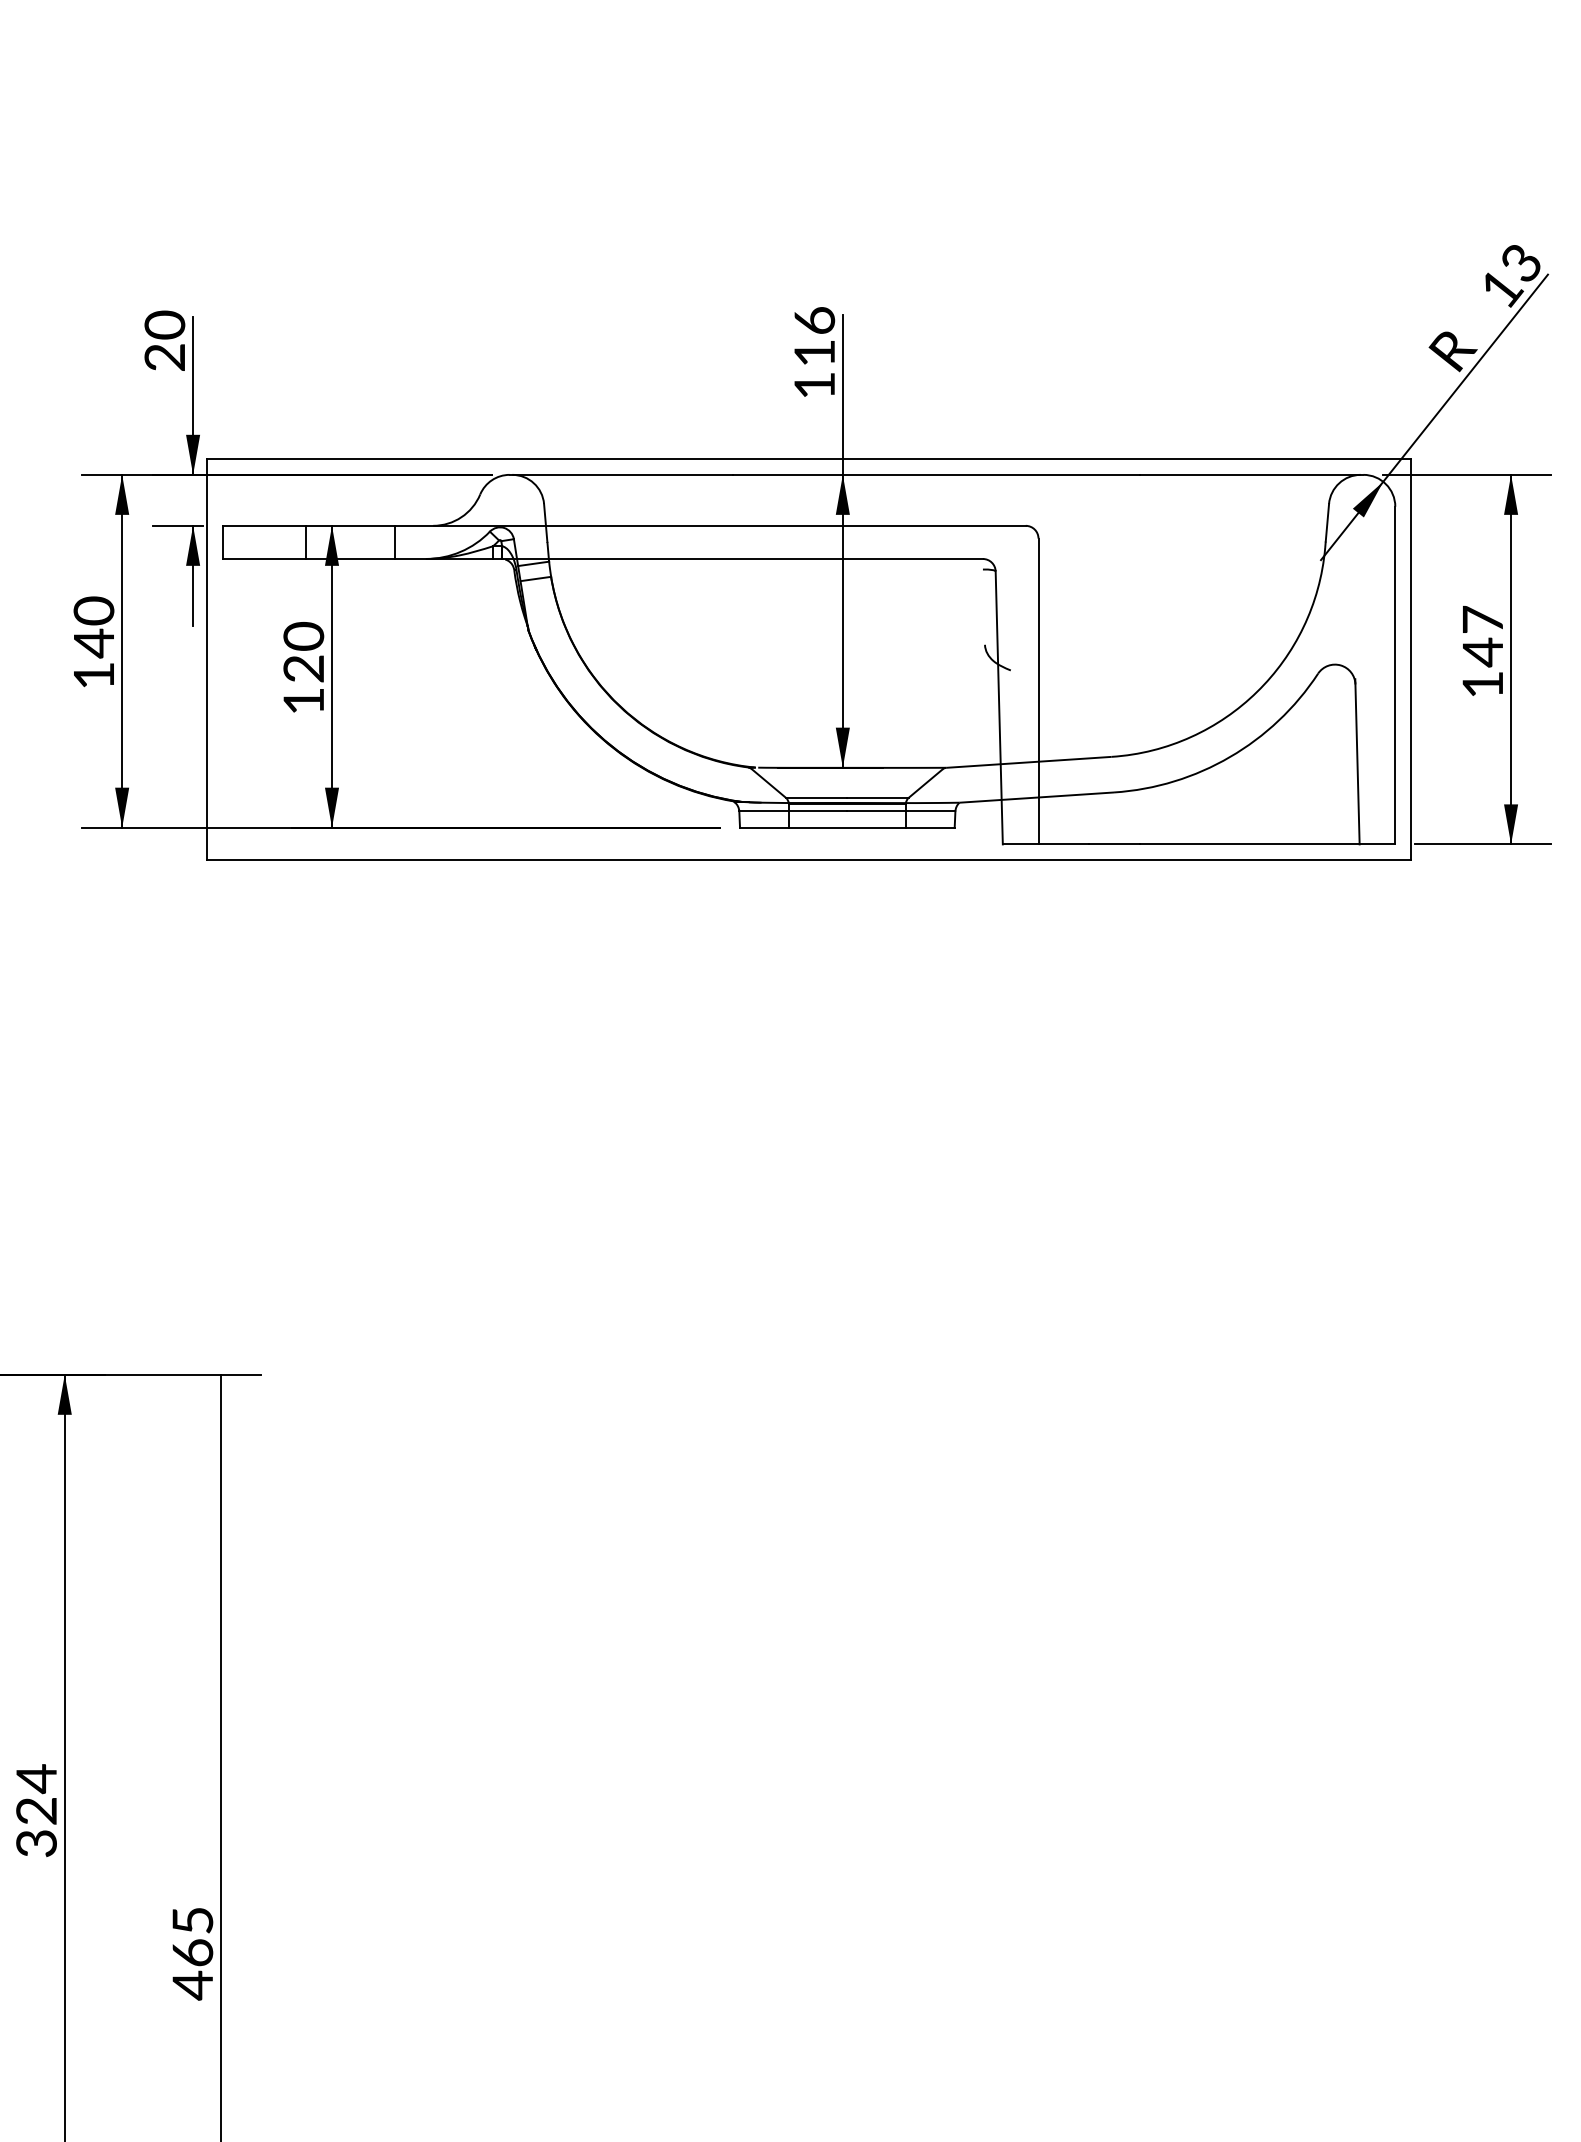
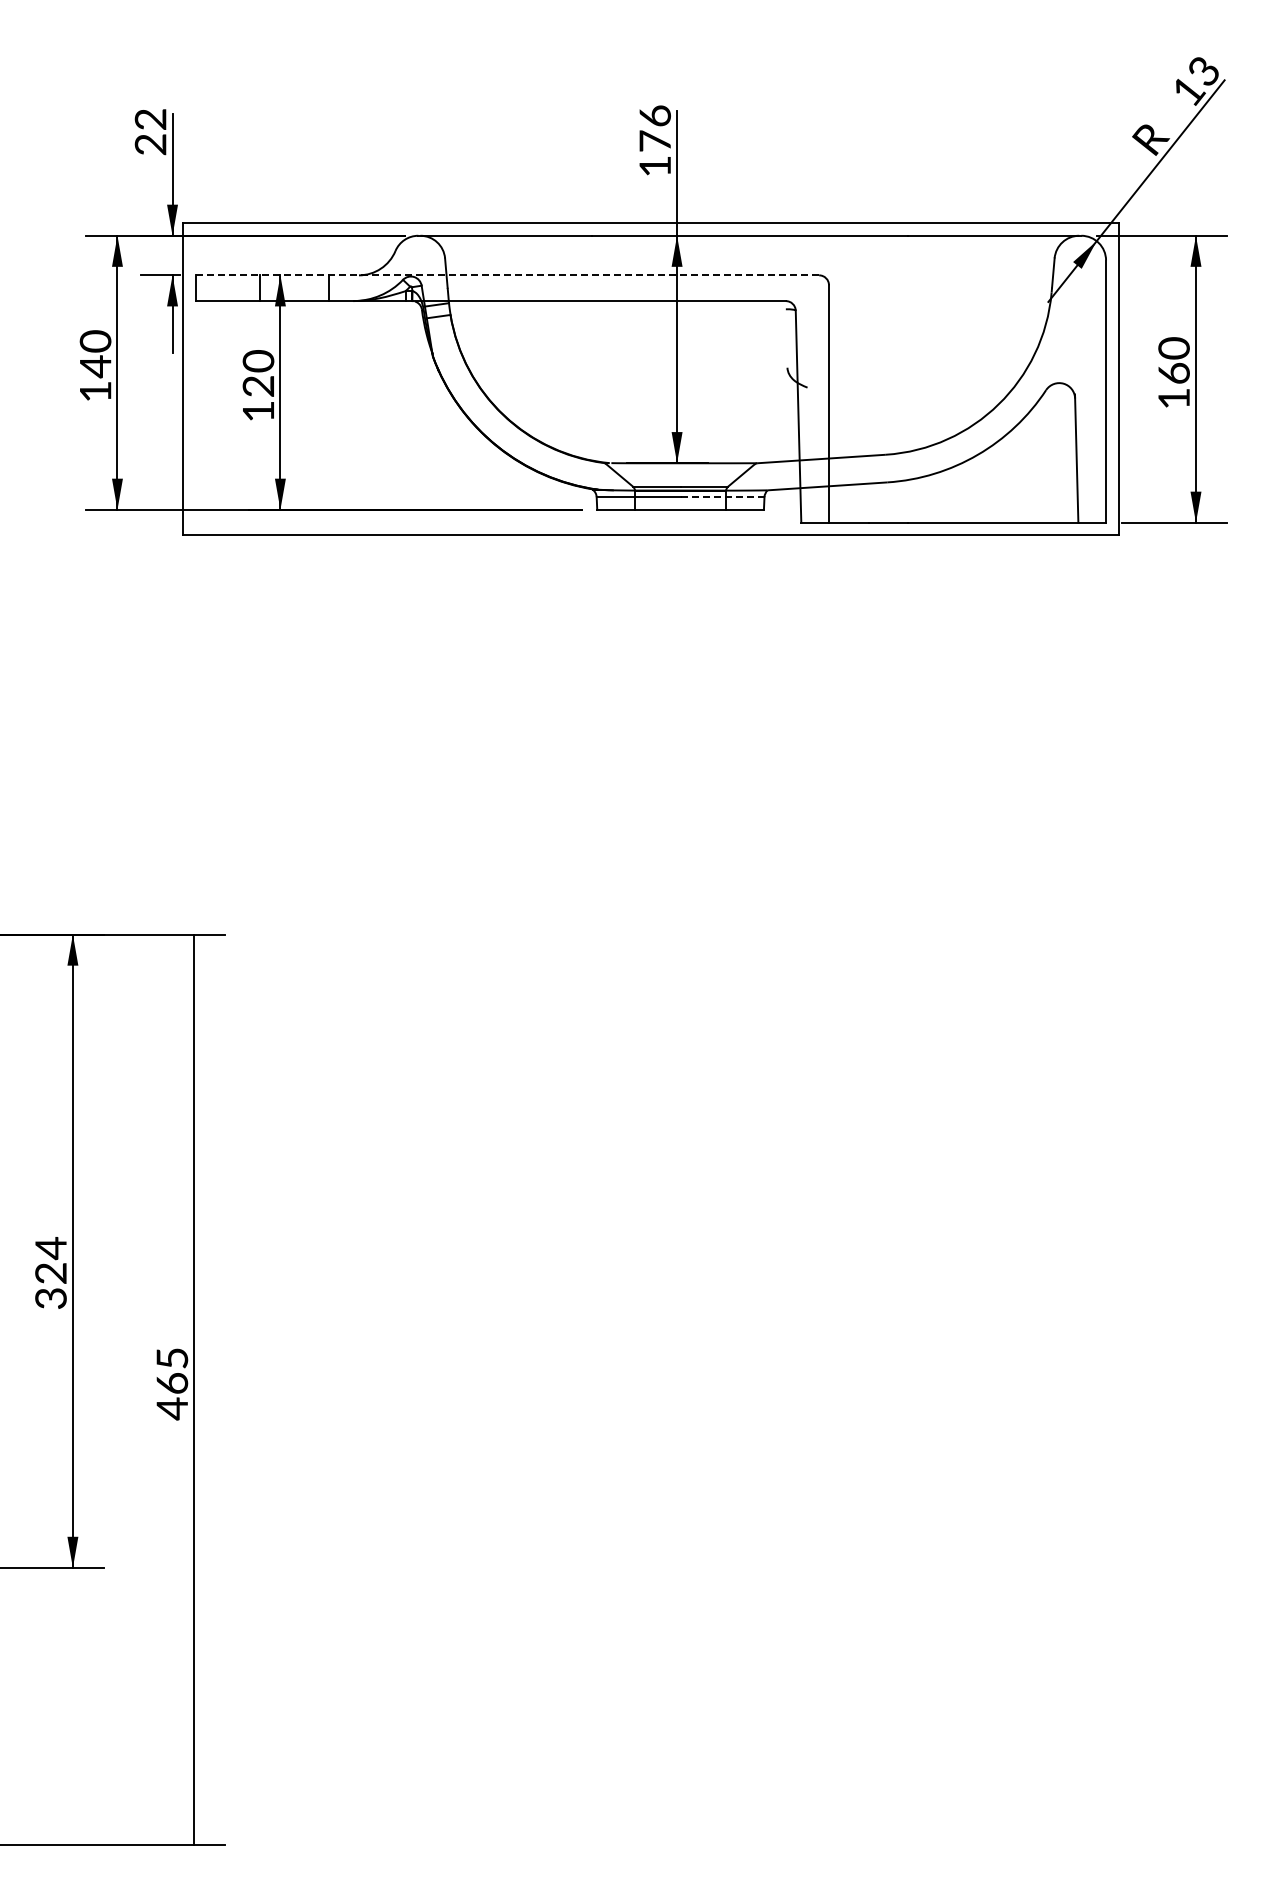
text: (164, 325) -> (150, 119), 20 -> 22
text: (813, 352) -> (654, 140), 116 -> 176
line: (624, 526) -> (507, 275), solid -> dashed
text: (1482, 636) -> (1173, 361), 147 -> 160
line: (901, 811) -> (722, 497), solid -> dashed

